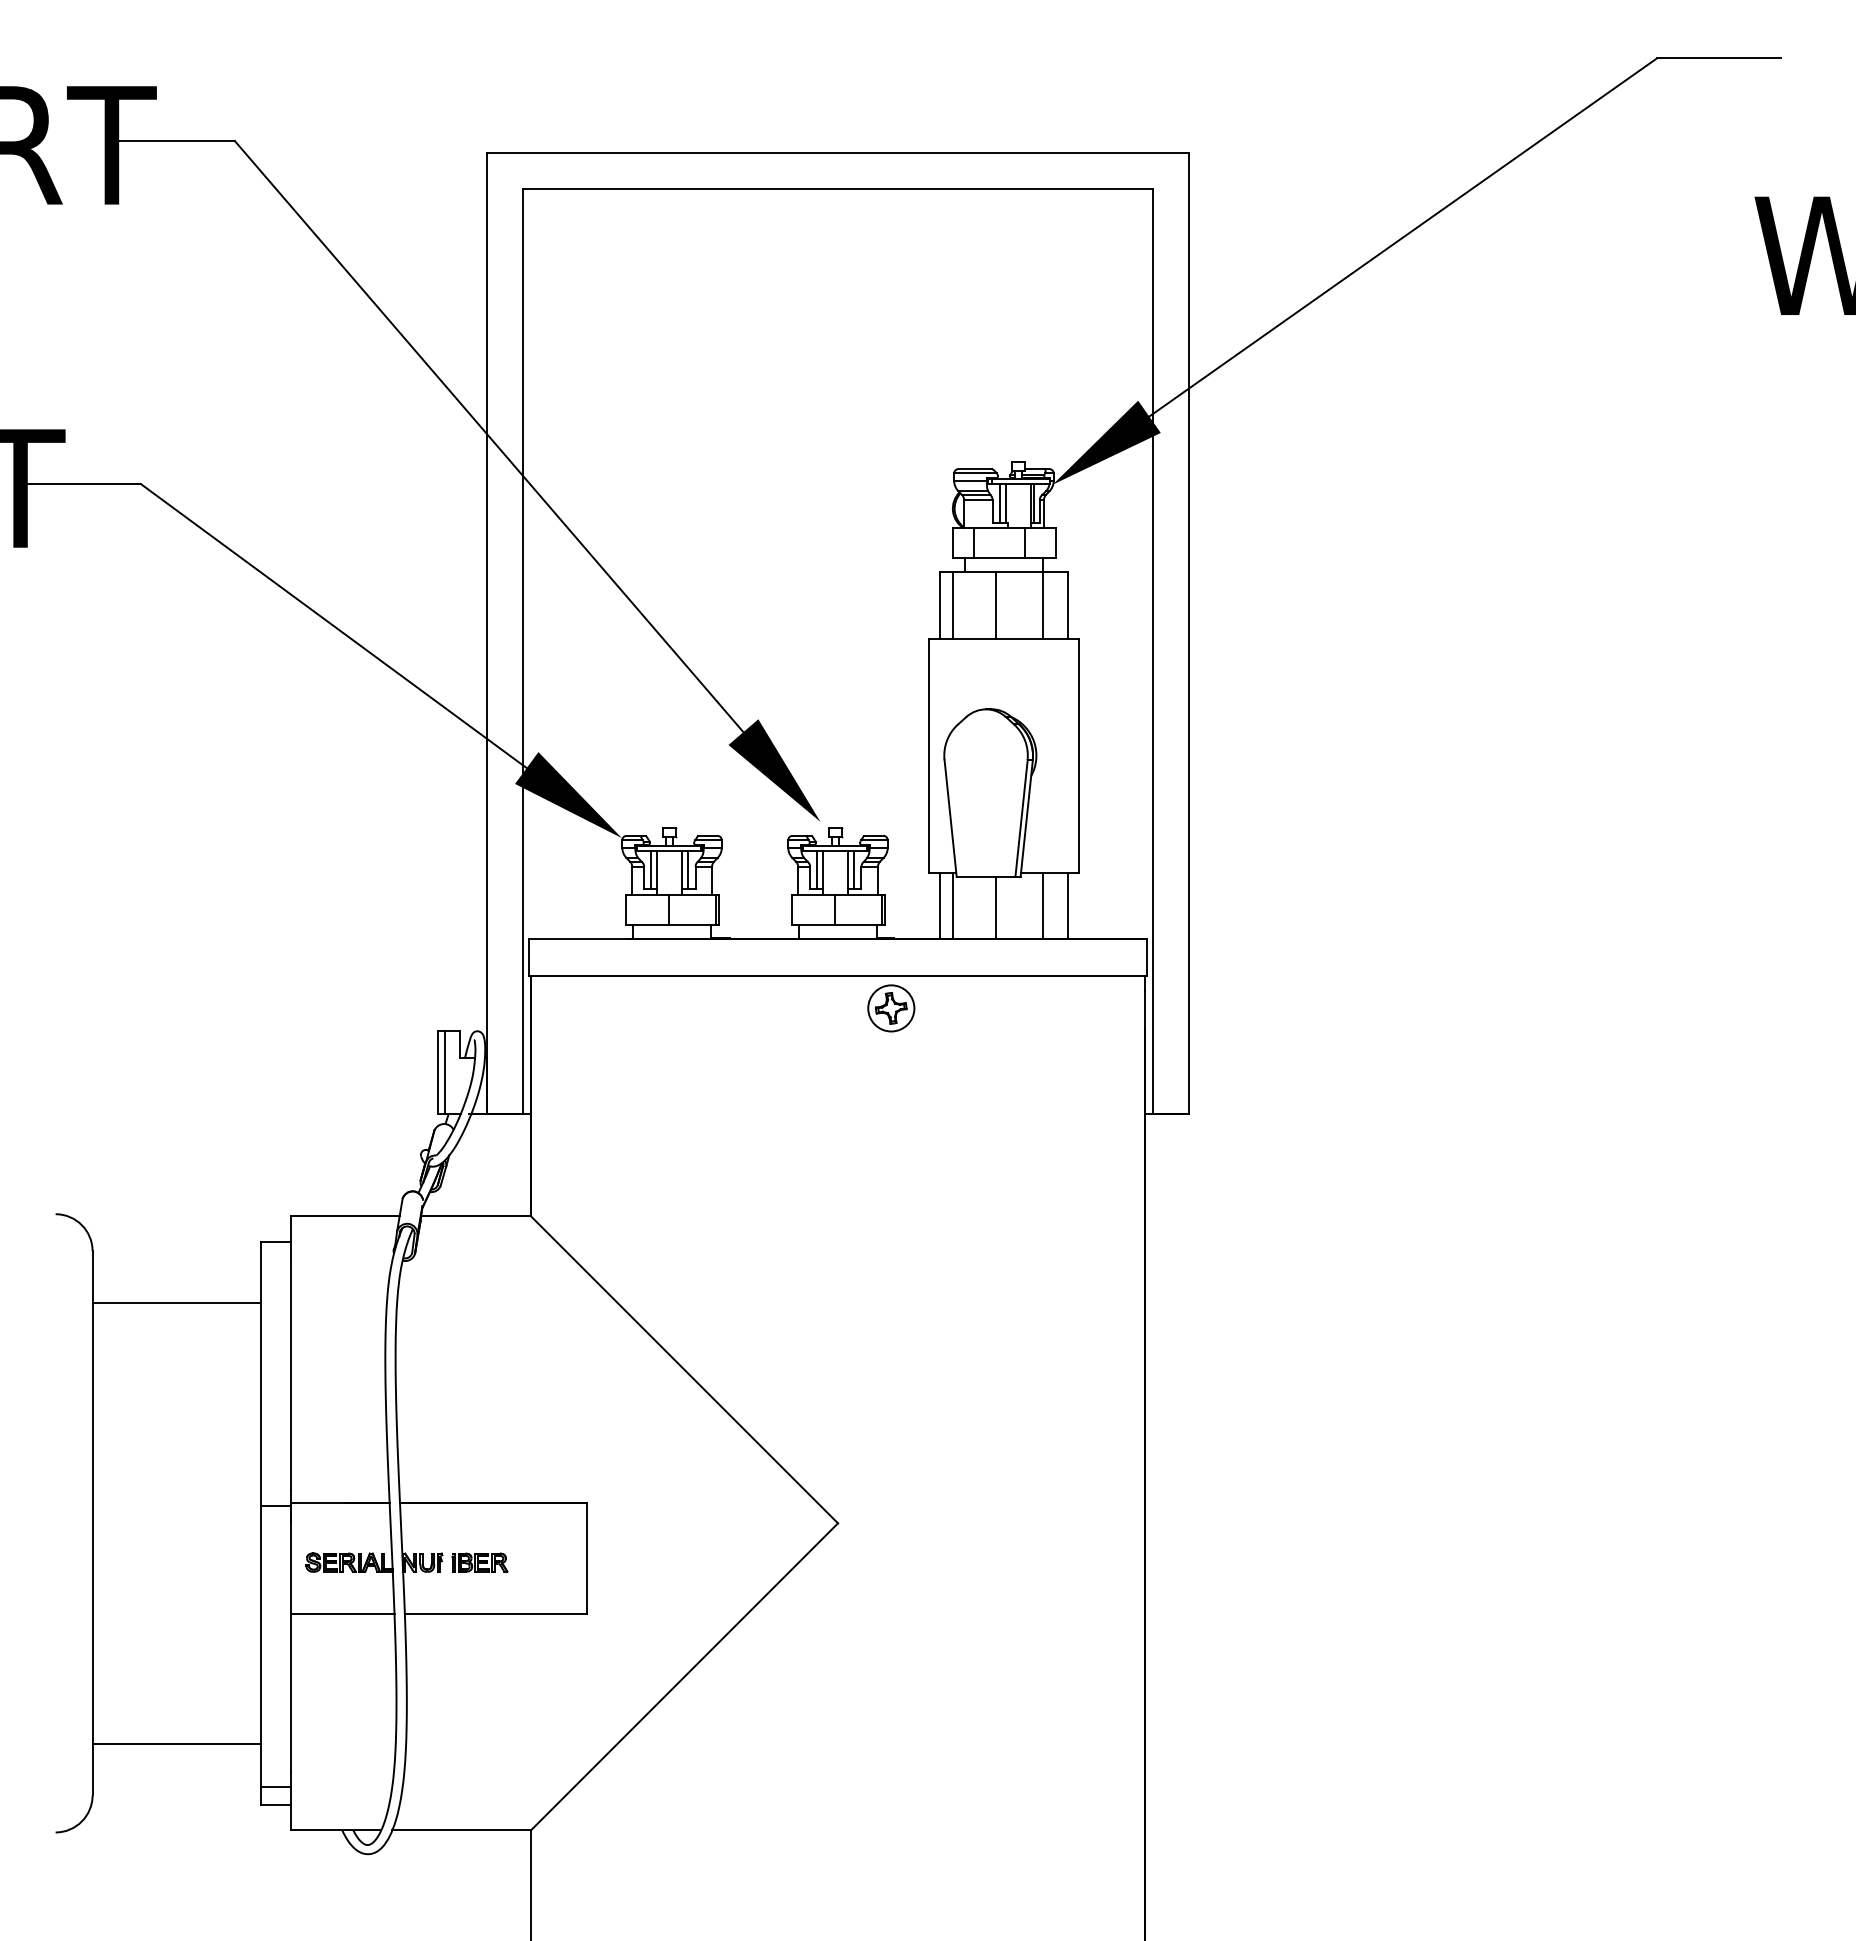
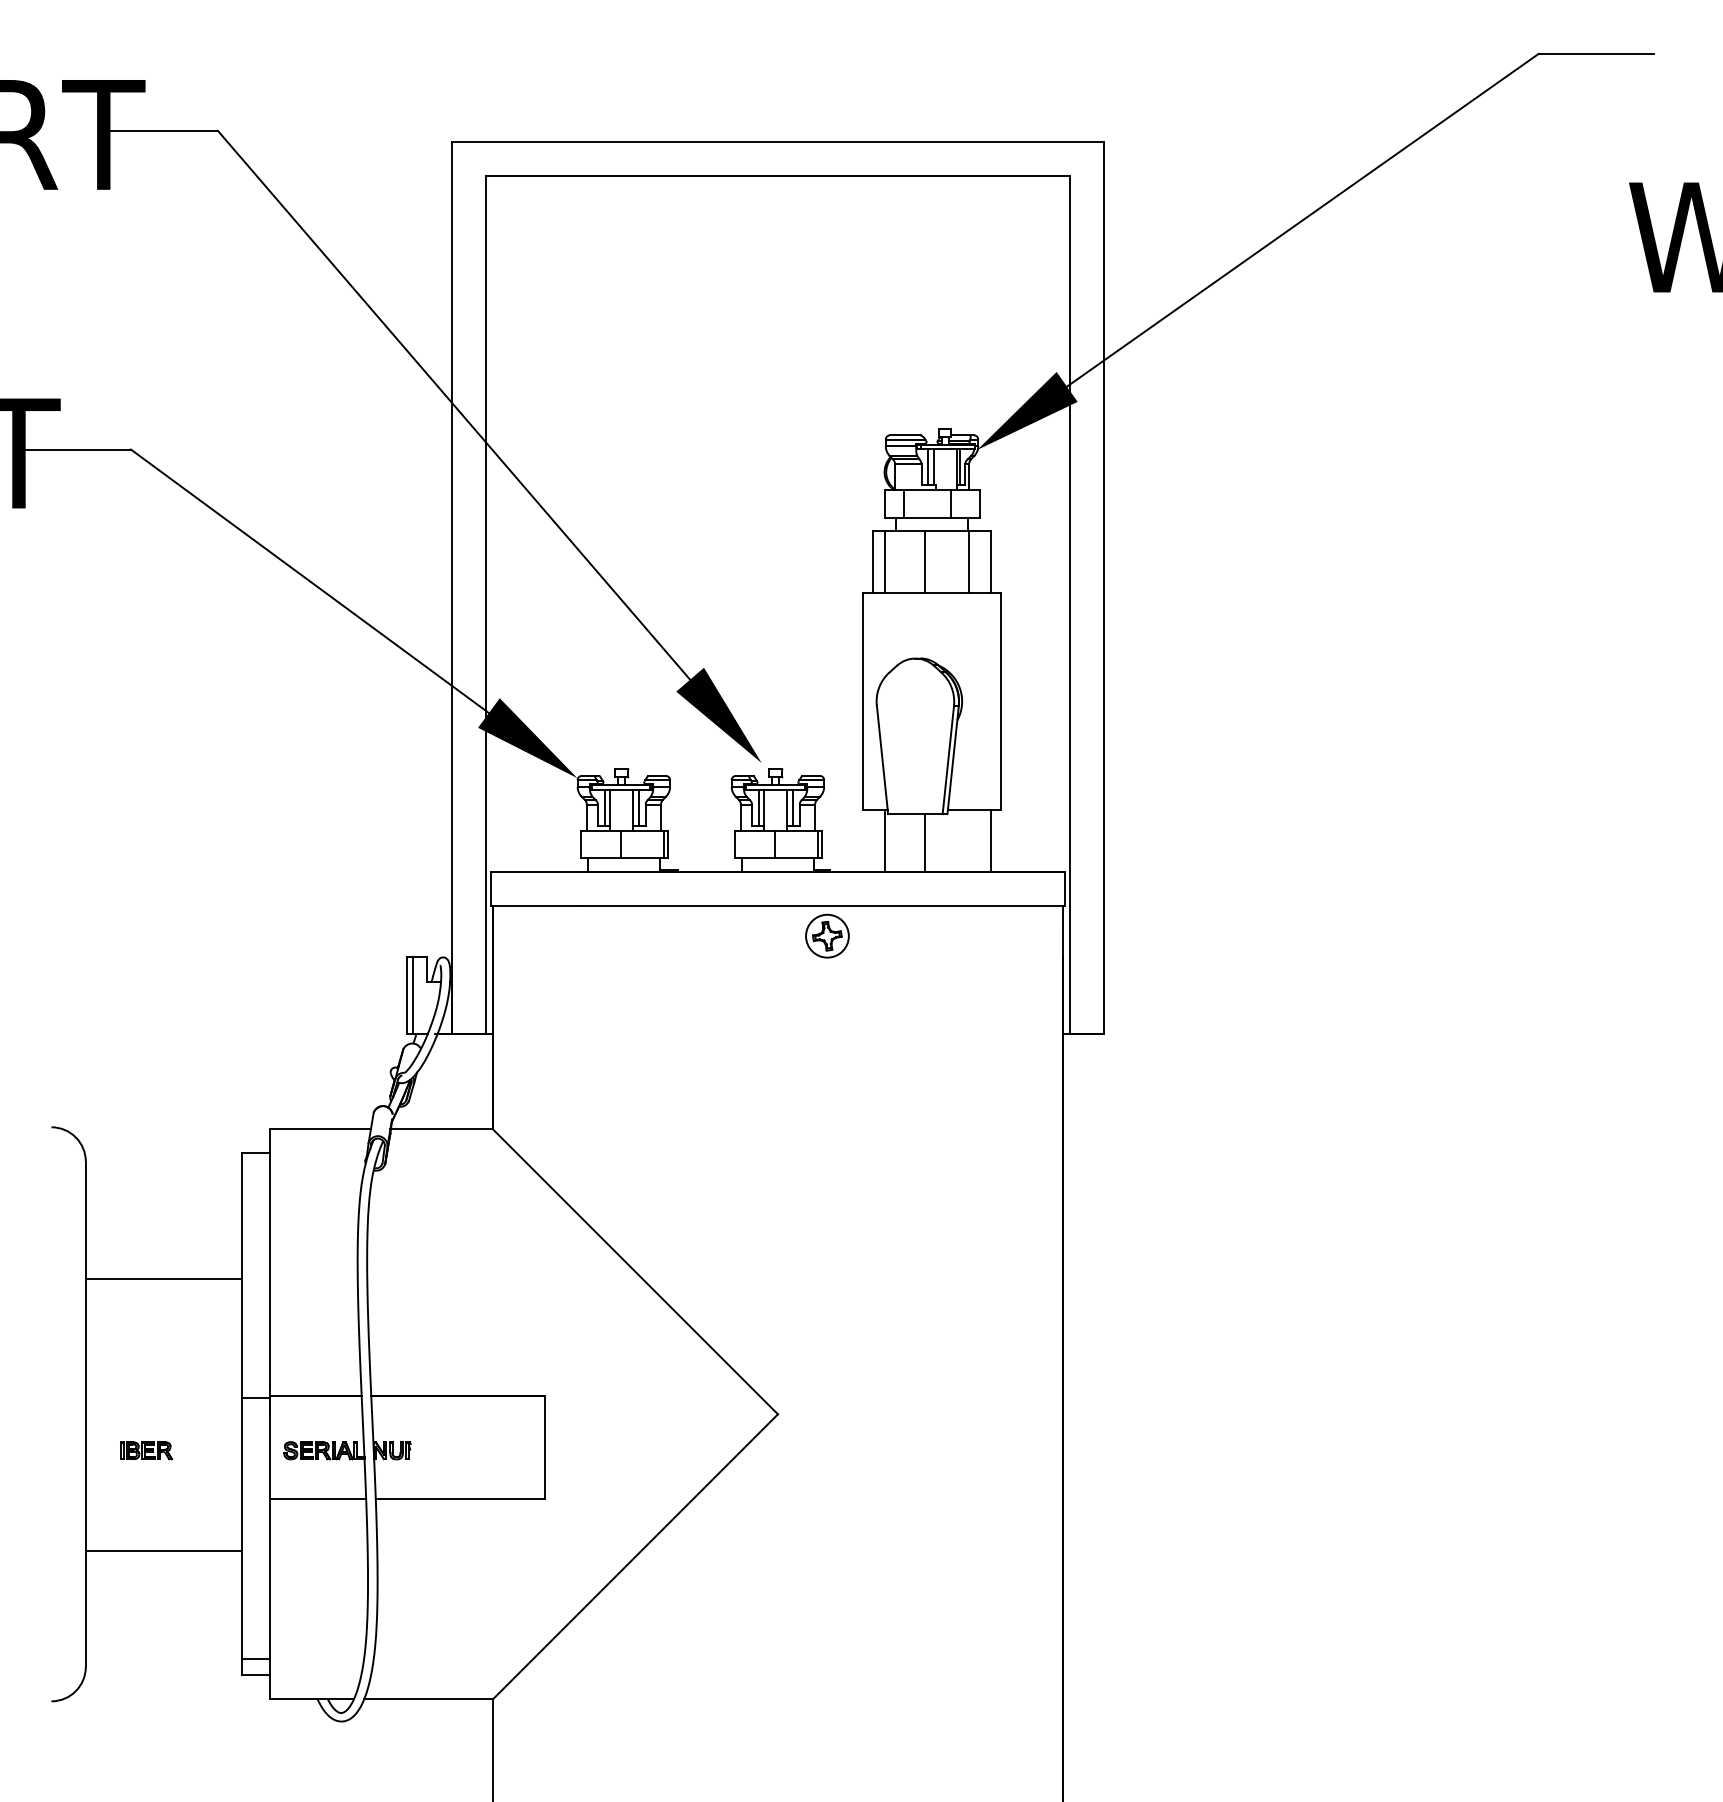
line: (940, 905) -> (873, 840), removed
line: (1043, 905) -> (968, 840), removed
line: (176, 1302) -> (163, 1278), moved
part: (479, 1562) -> (146, 1450), moved
line: (176, 1743) -> (163, 1550), moved

